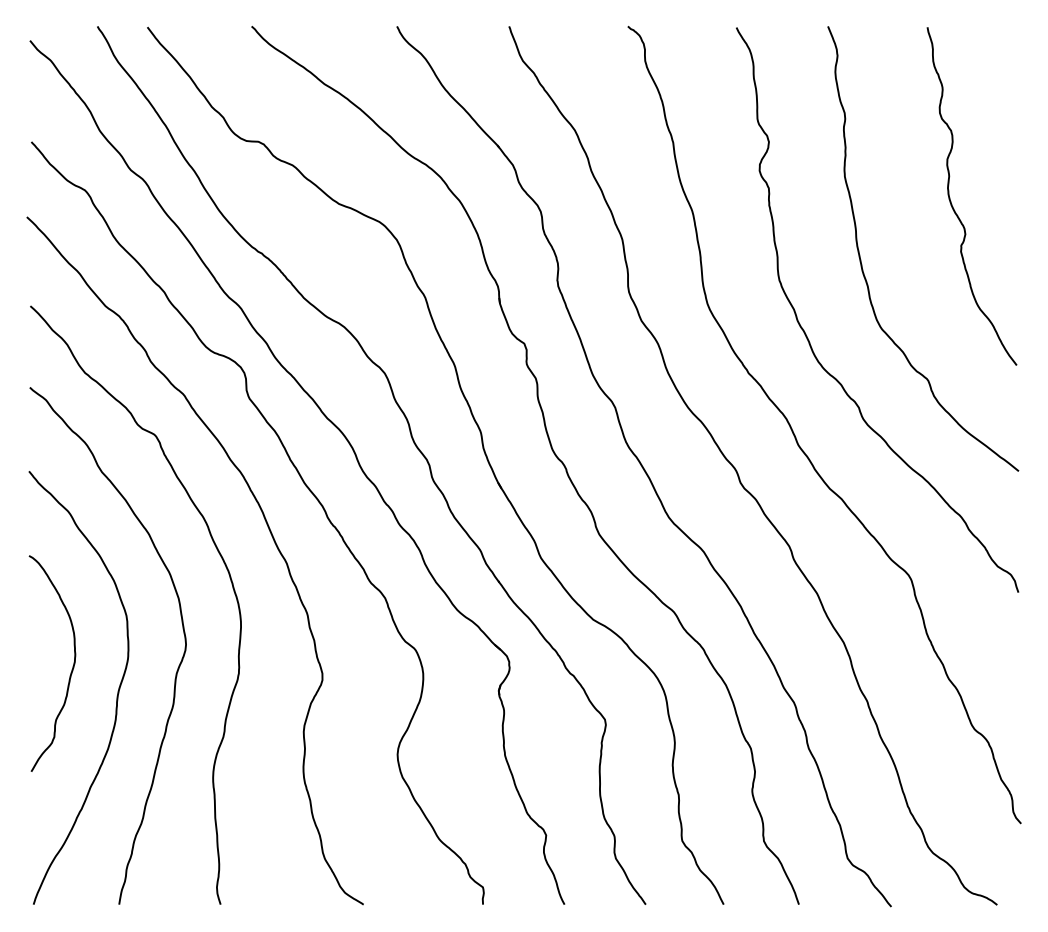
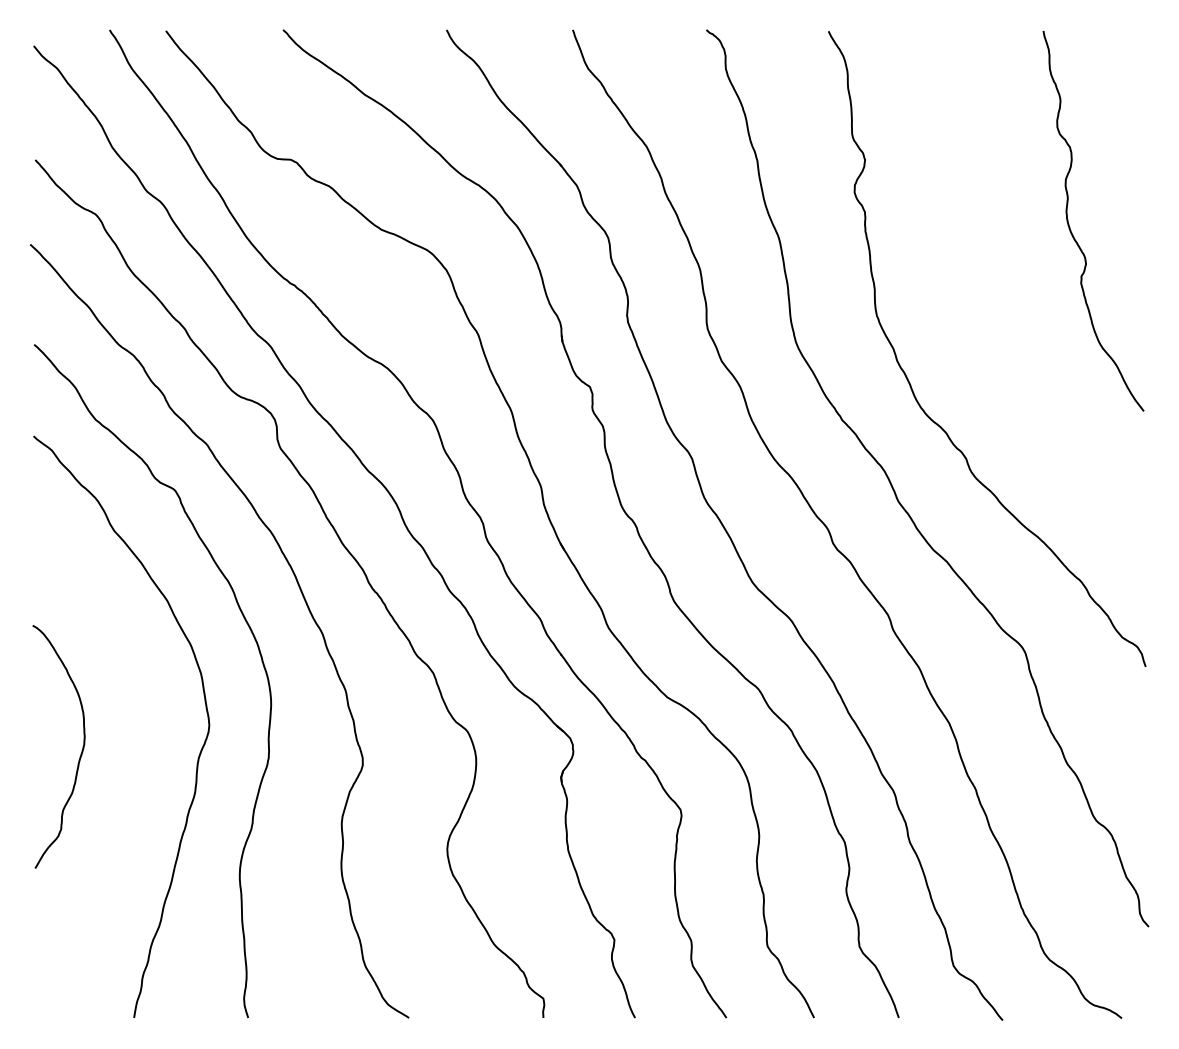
curve: (861, 259) -> (969, 292), removed
curve: (116, 696) -> (131, 783), removed

